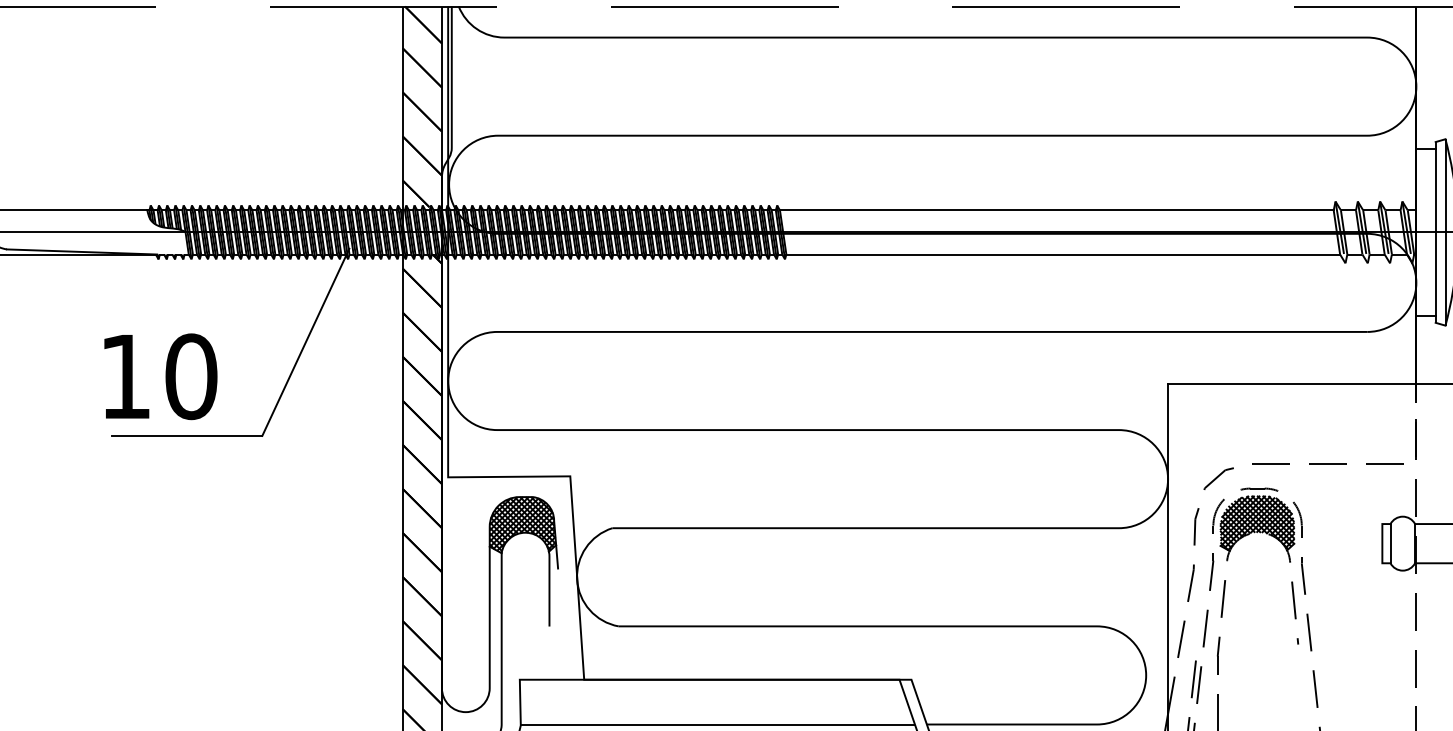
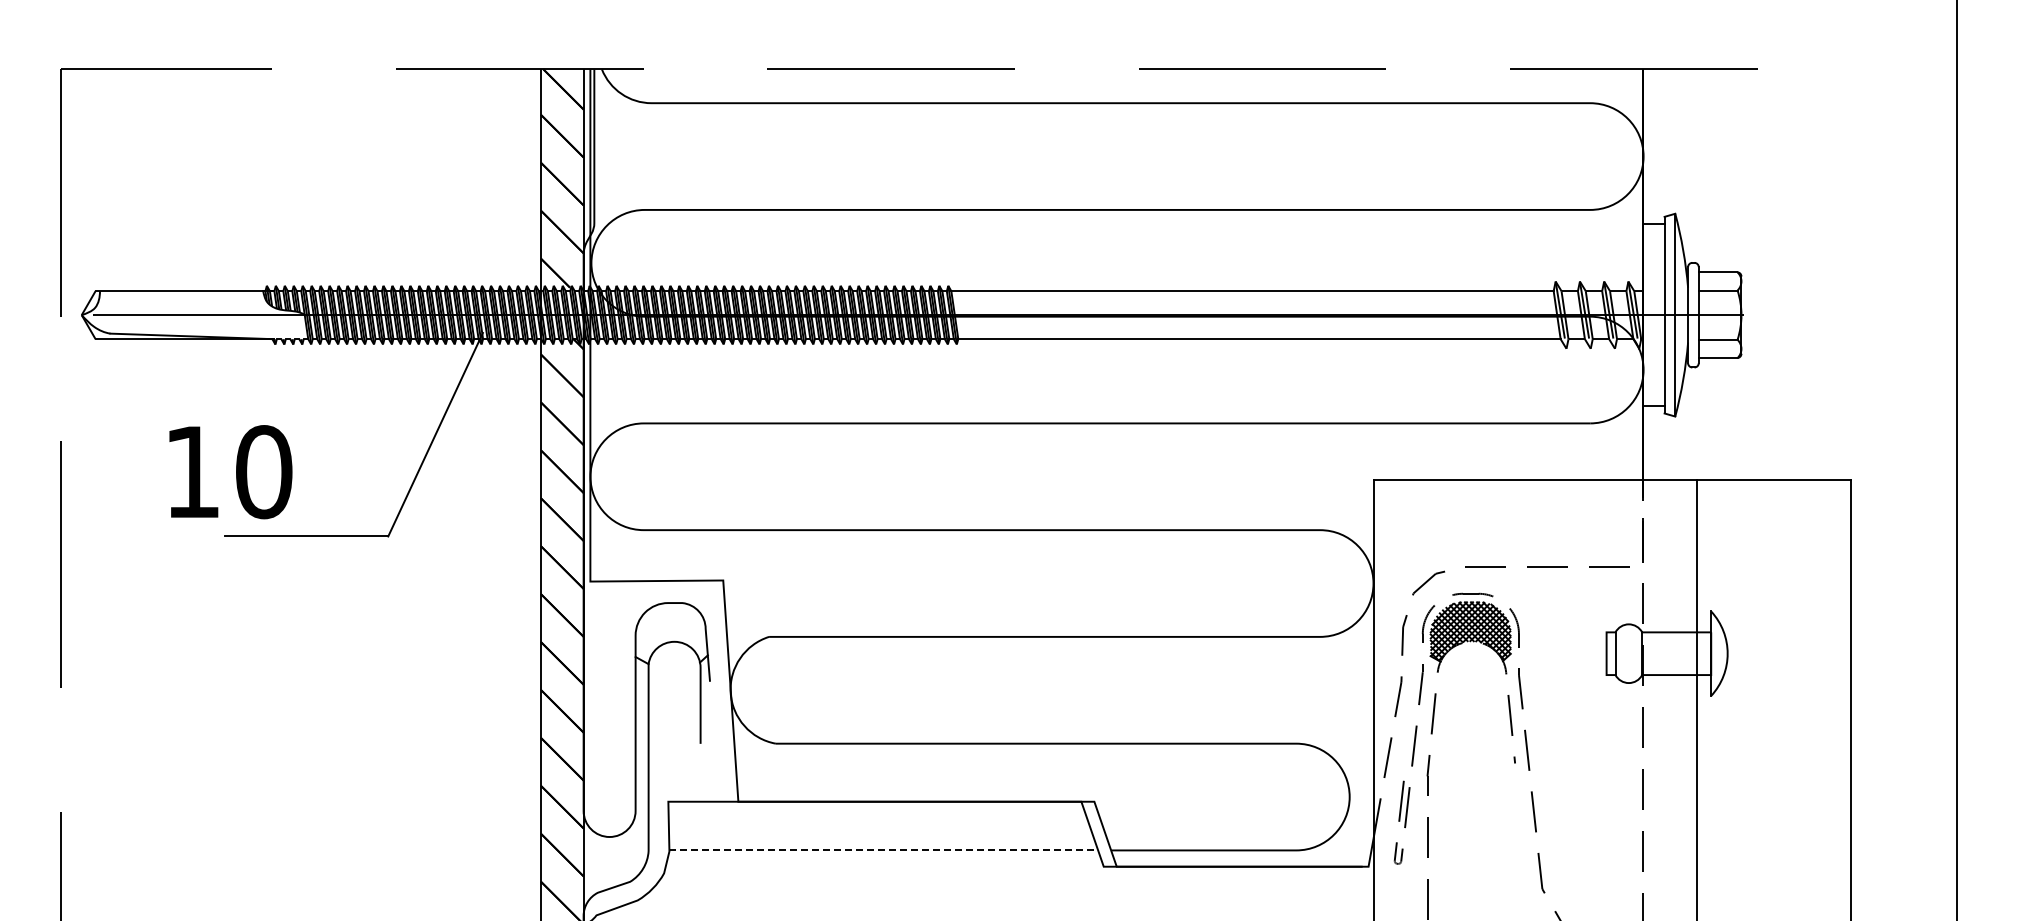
text: (160, 377) -> (230, 472), moved
hatch: (522, 525) -> (671, 633), removed
line: (718, 724) -> (884, 850), solid -> dashed

